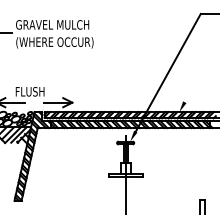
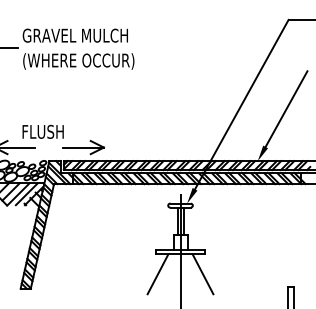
line: (198, 75) -> (285, 108), added
line: (109, 190) -> (157, 273), added
line: (141, 190) -> (203, 273), added

